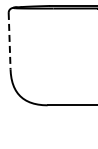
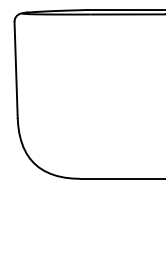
line: (9, 41) -> (15, 70), dashed -> solid

